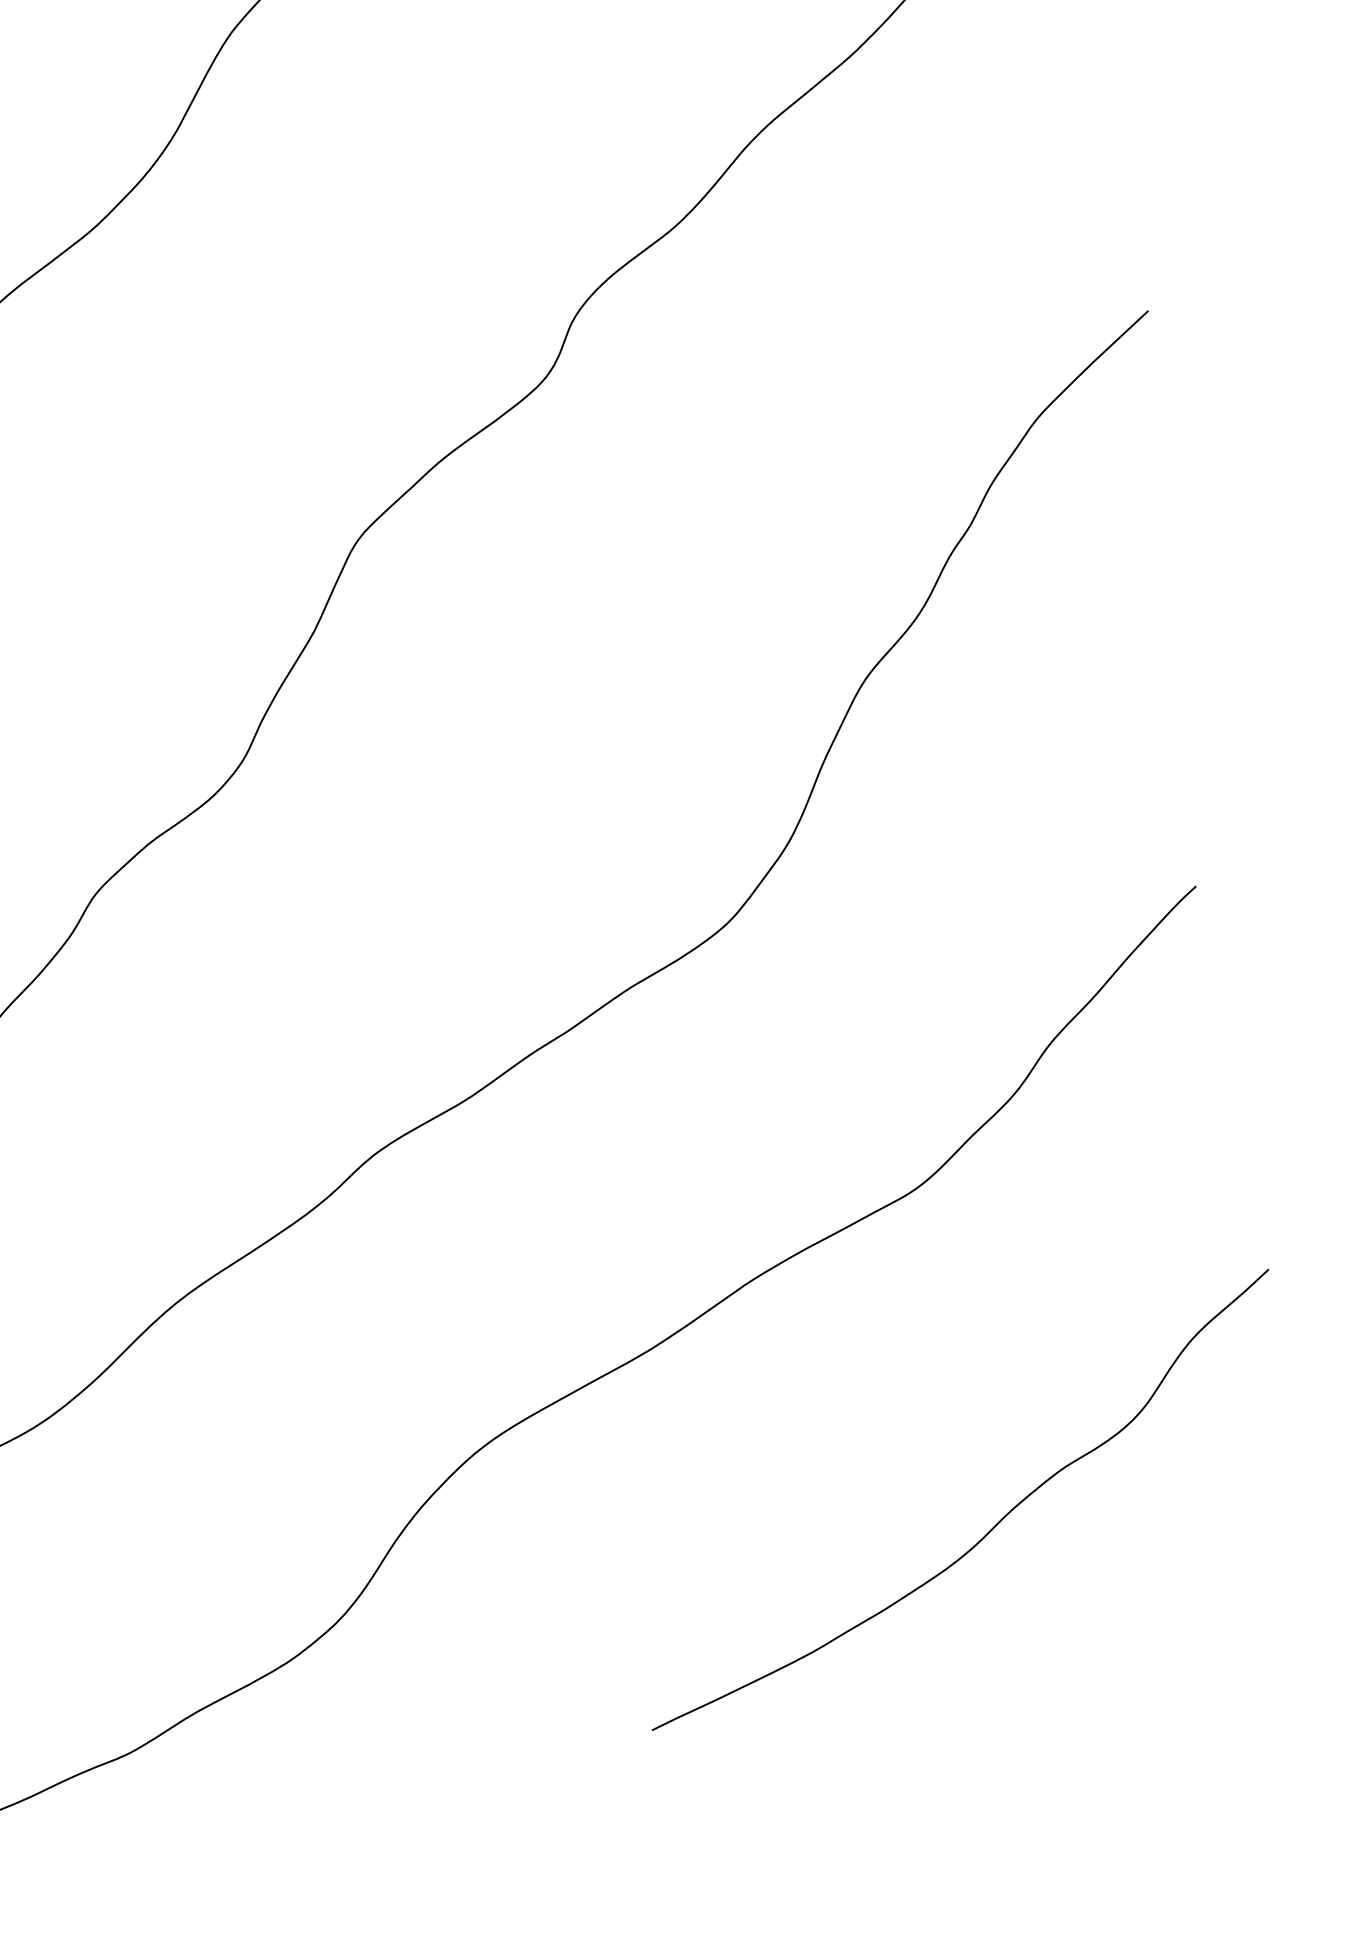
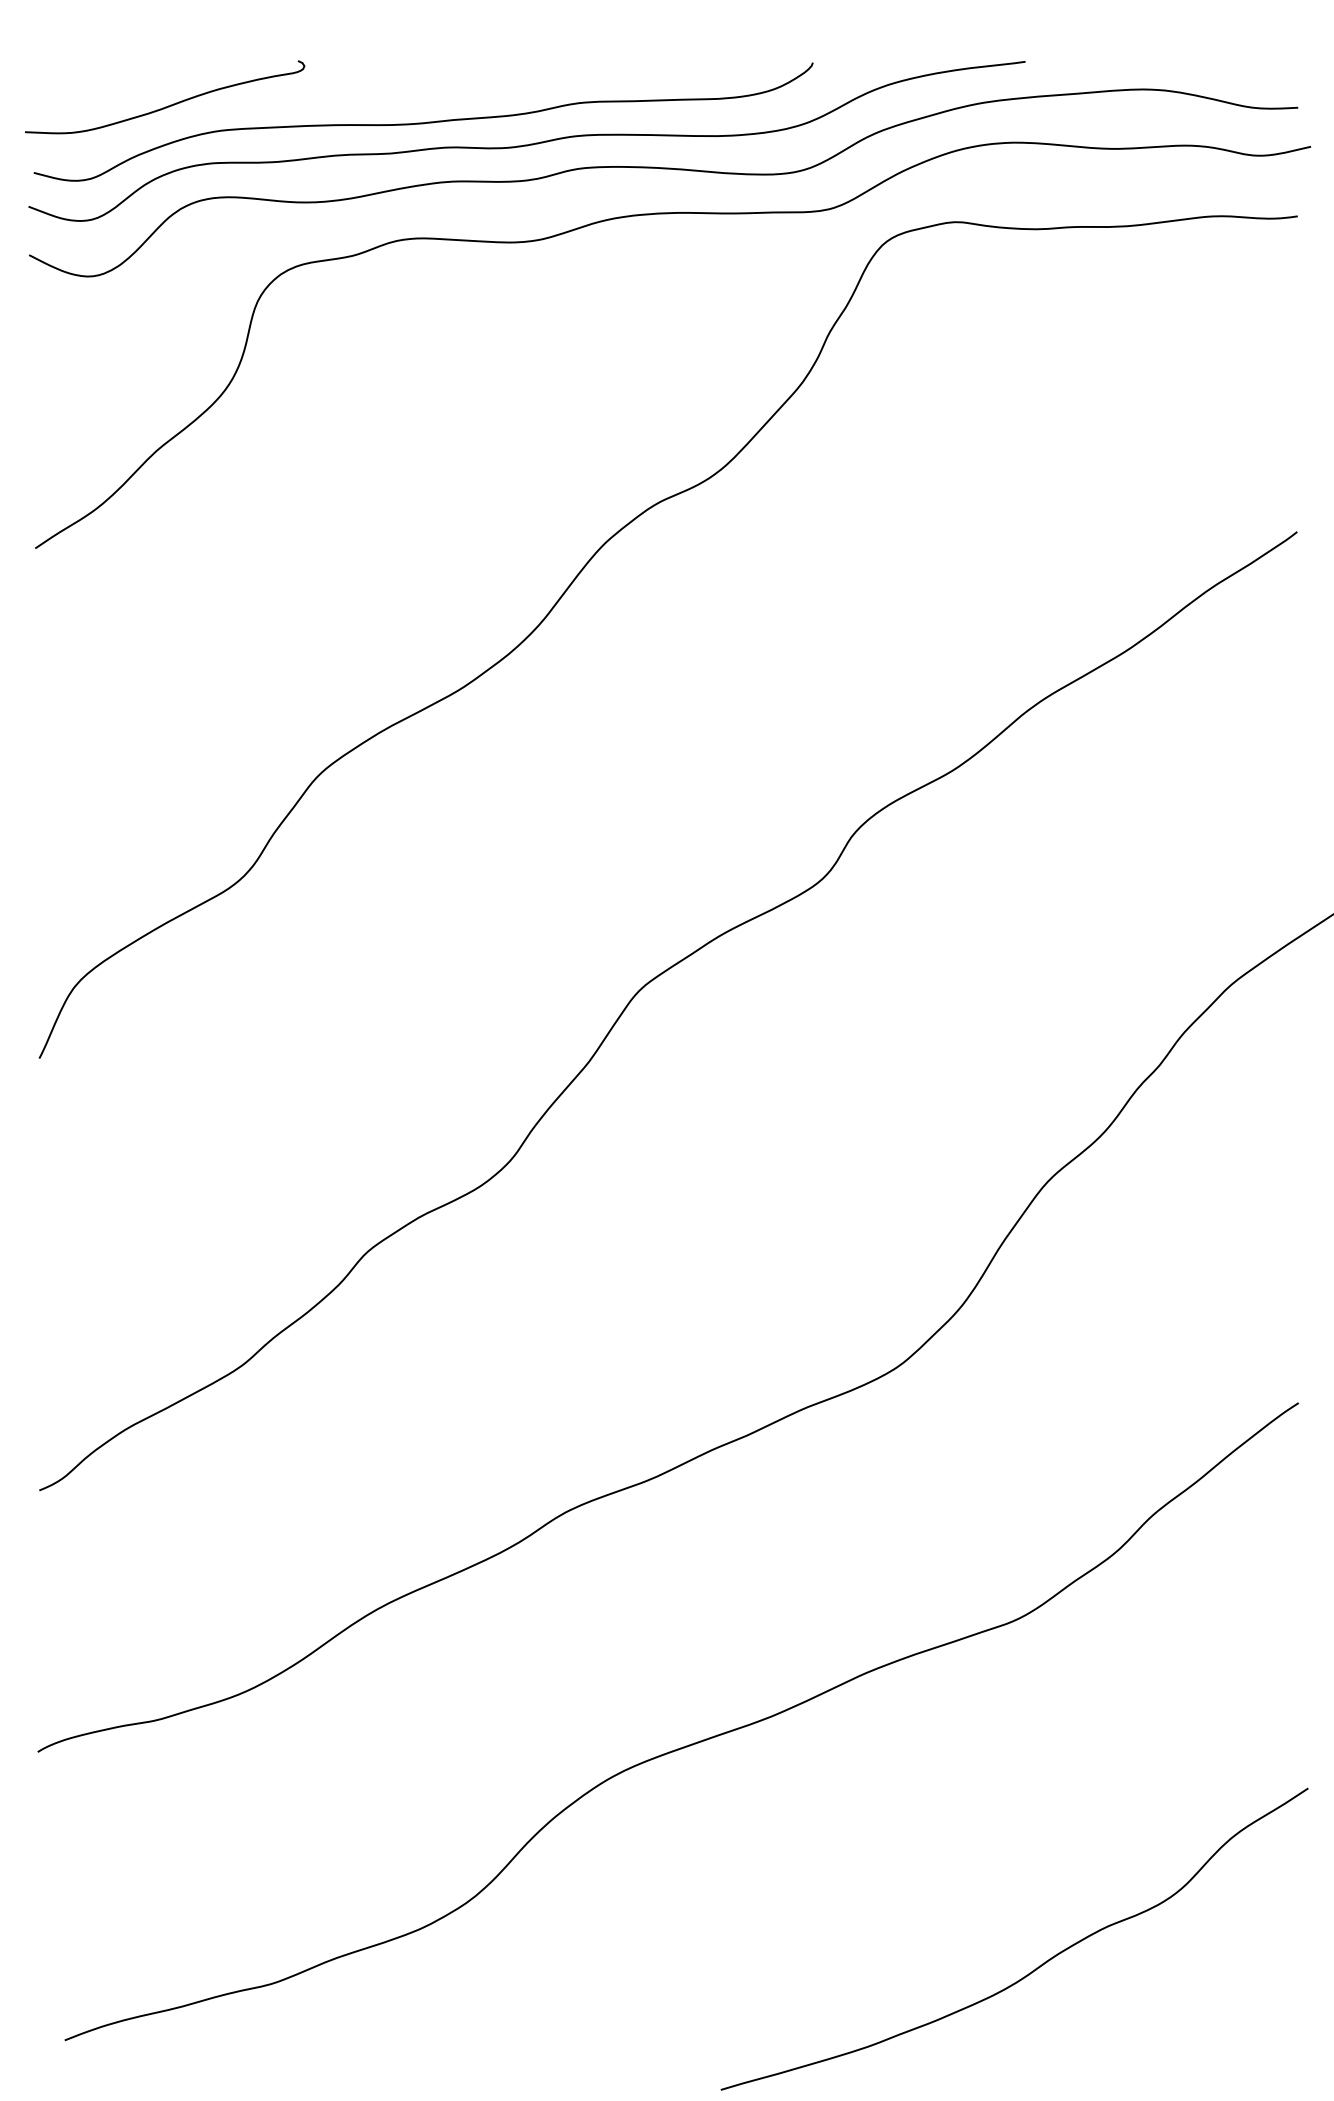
curve: (991, 1528) -> (1036, 1967), moved

